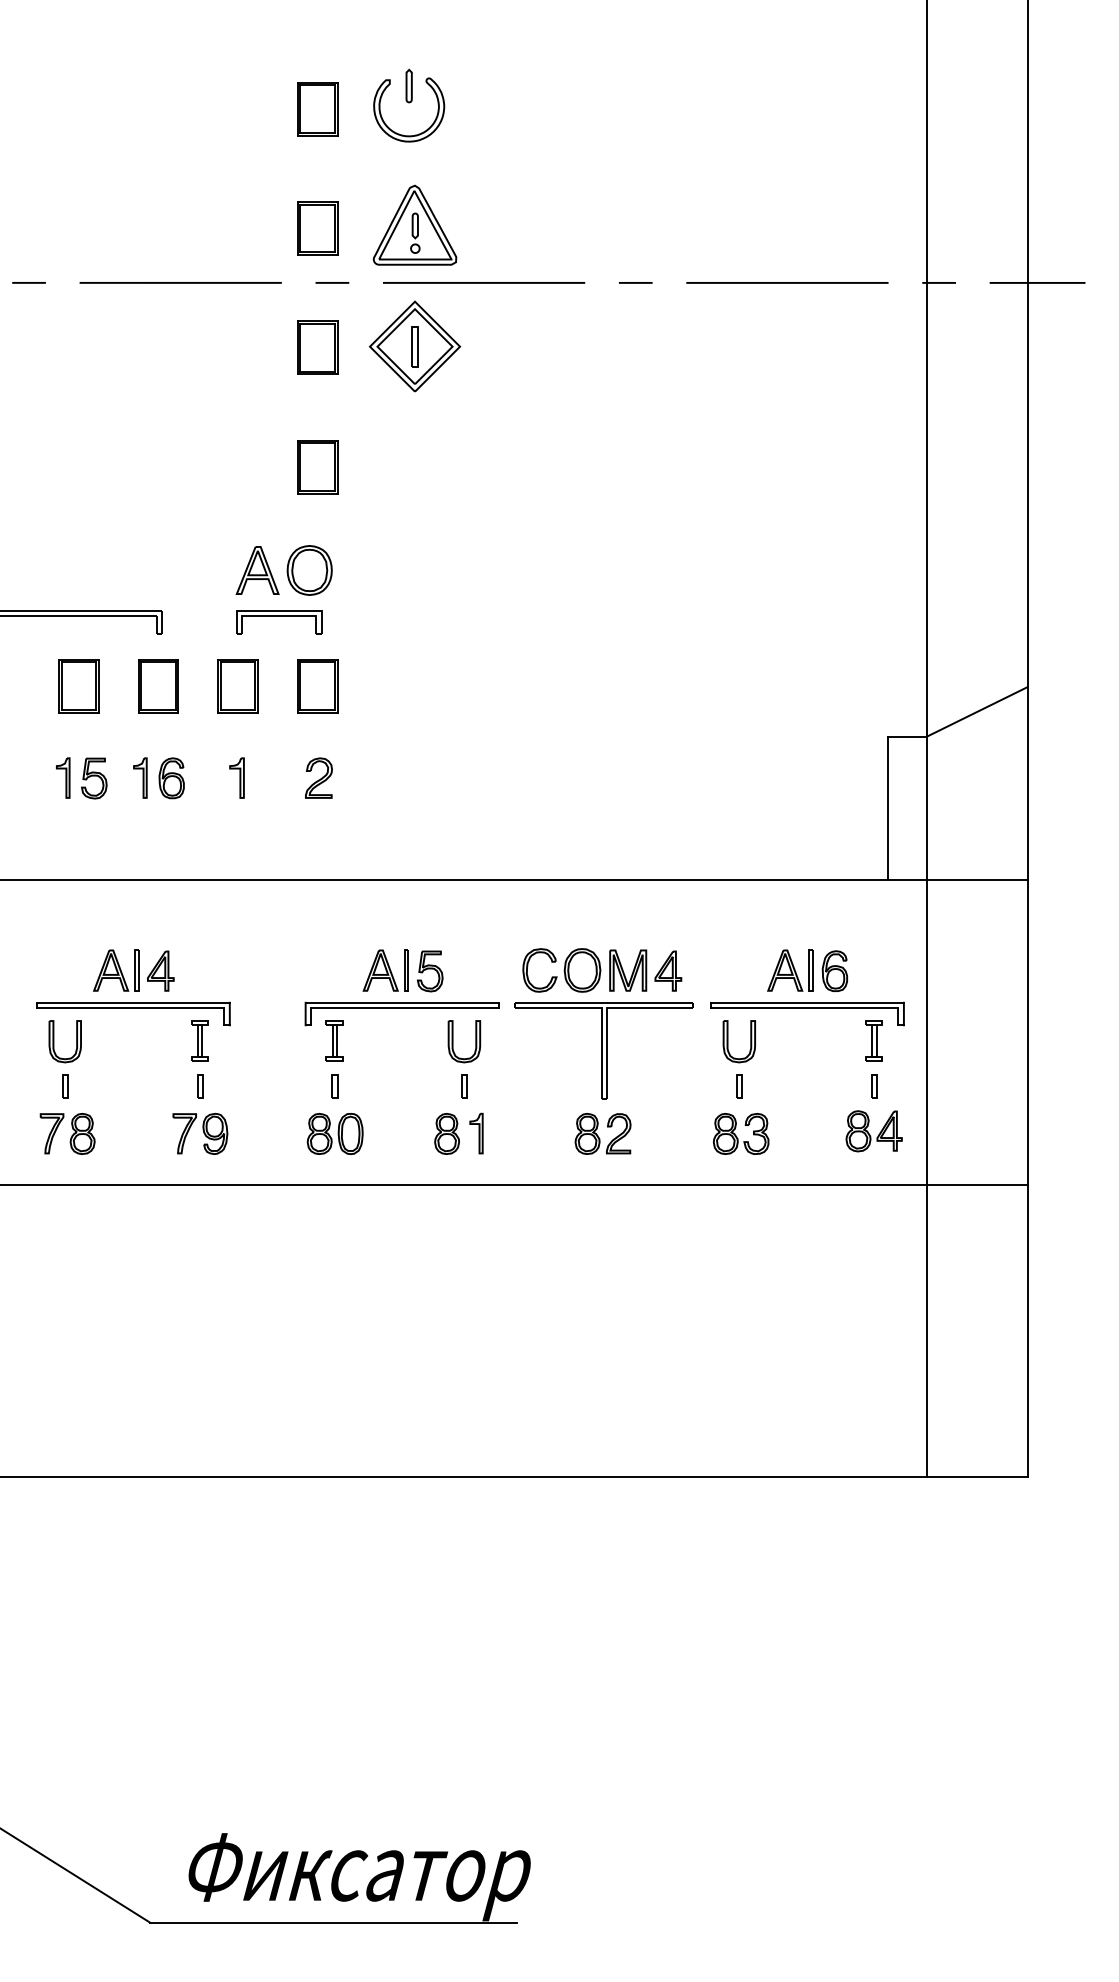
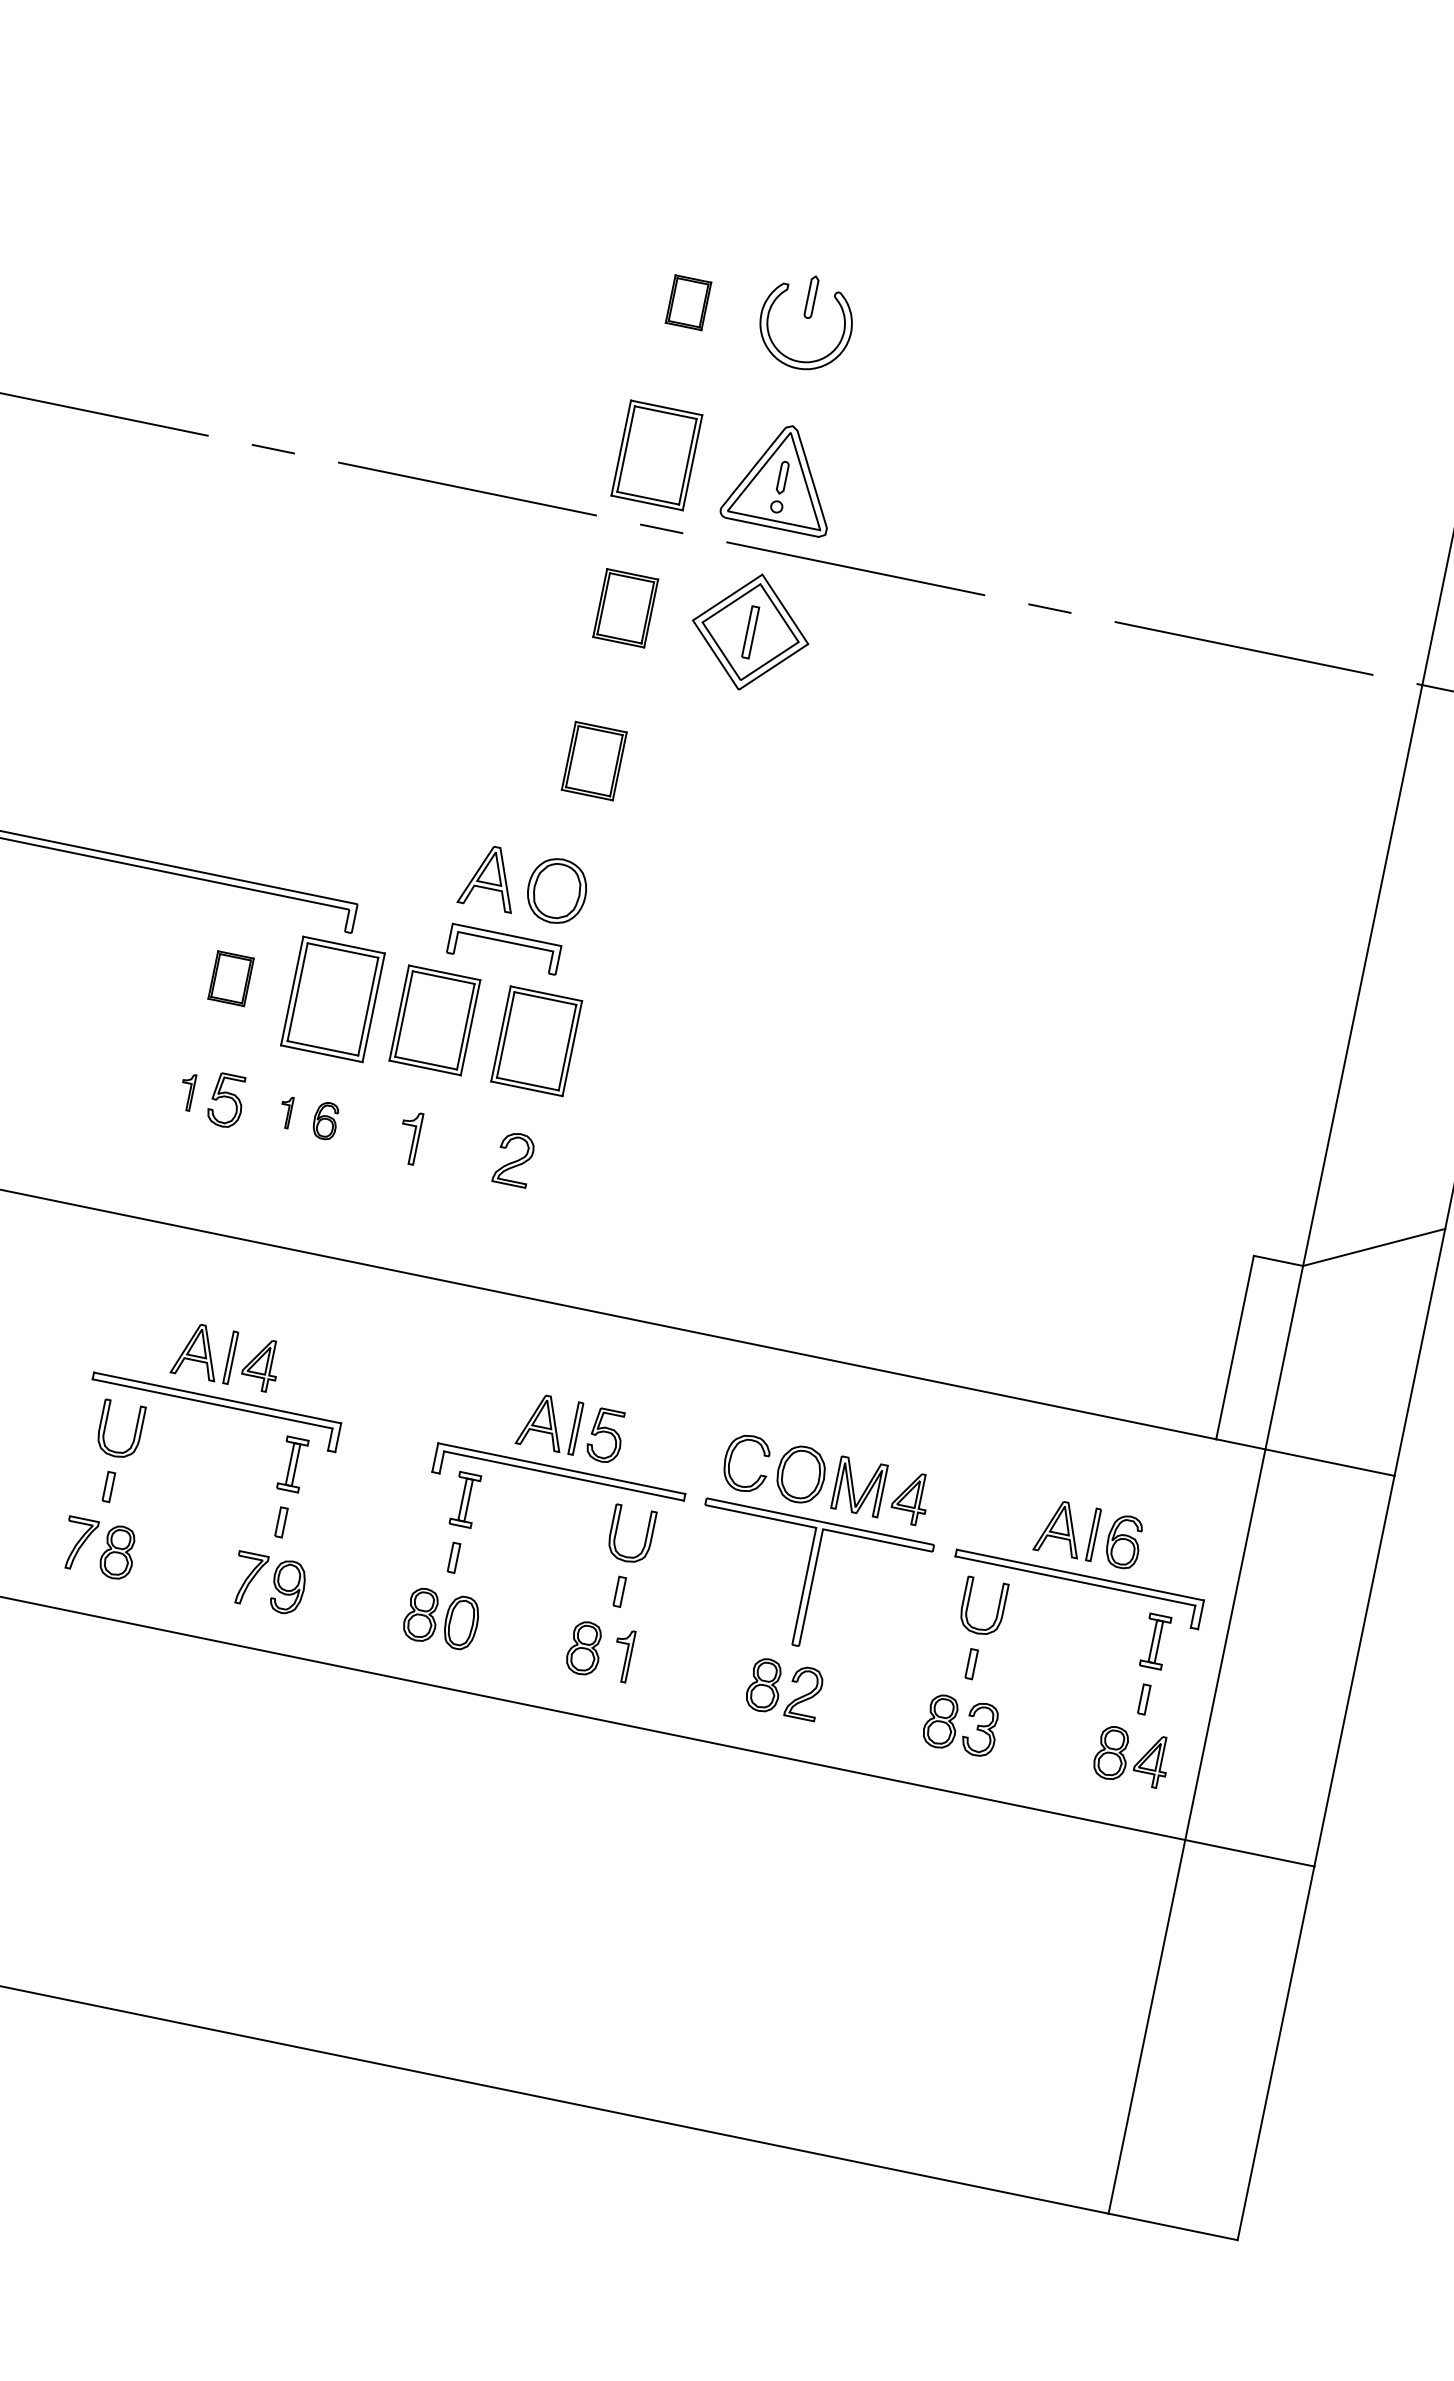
part: (317, 109) -> (688, 303), size x0.7
part: (317, 228) -> (656, 455), size x1.4
part: (78, 686) -> (230, 978), size x0.7
part: (158, 686) -> (333, 999), size x1.6
part: (237, 686) -> (434, 1020), size x1.4
part: (317, 686) -> (536, 1041), size x1.4
part: (63, 777) -> (187, 1091), size x0.7
part: (140, 777) -> (286, 1111), size x0.6
part: (171, 778) -> (325, 1120), size x0.7

